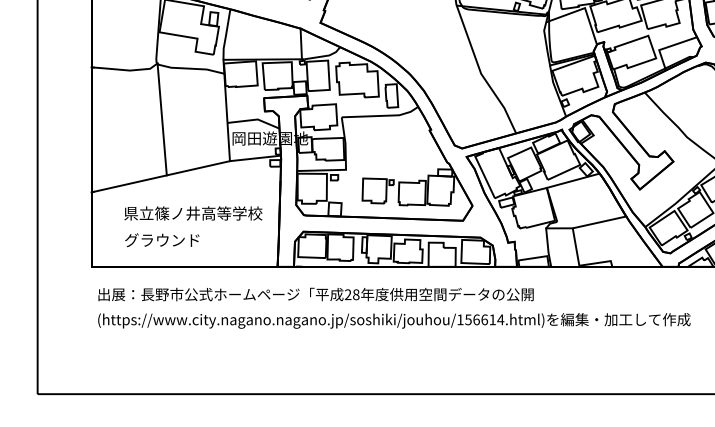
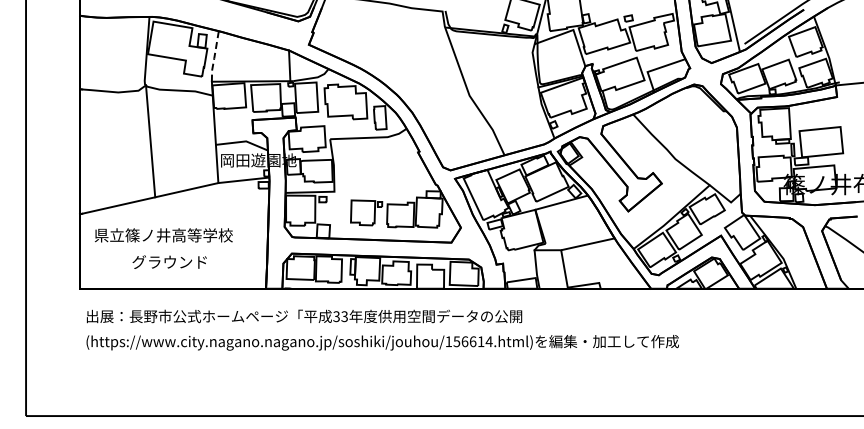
line: (226, 36) -> (214, 58), solid -> dashed
text: (193, 213) -> (163, 235), moved
text: (162, 239) -> (169, 261), moved
text: (352, 294) -> (340, 316), 28 -> 33

